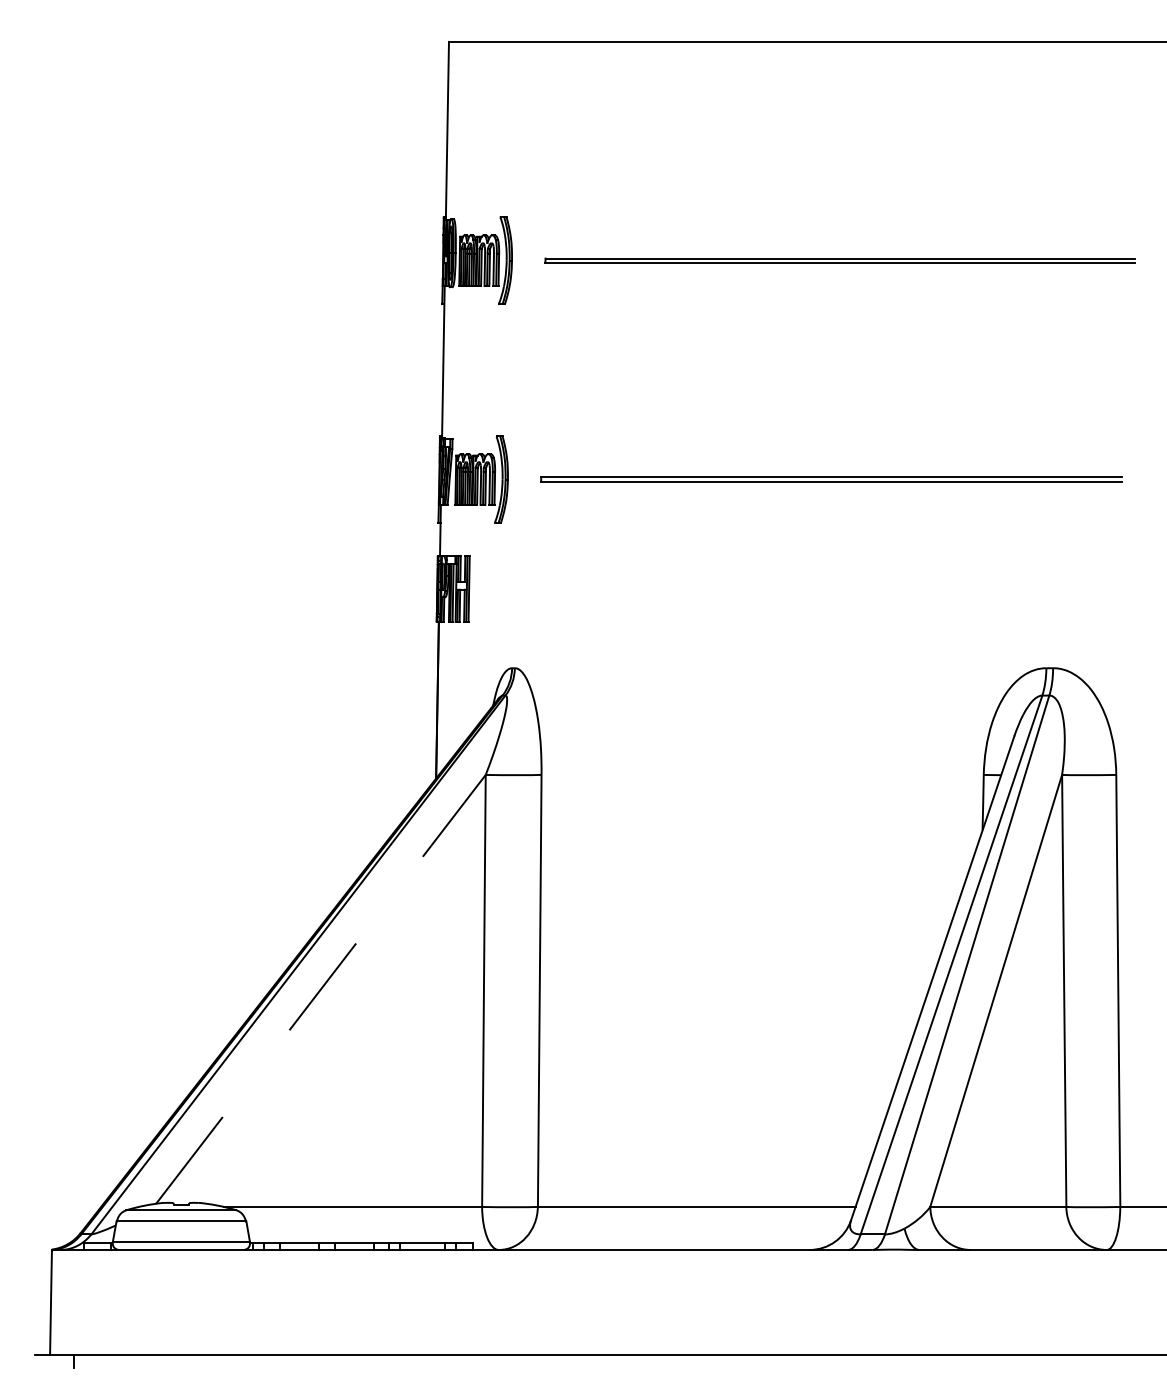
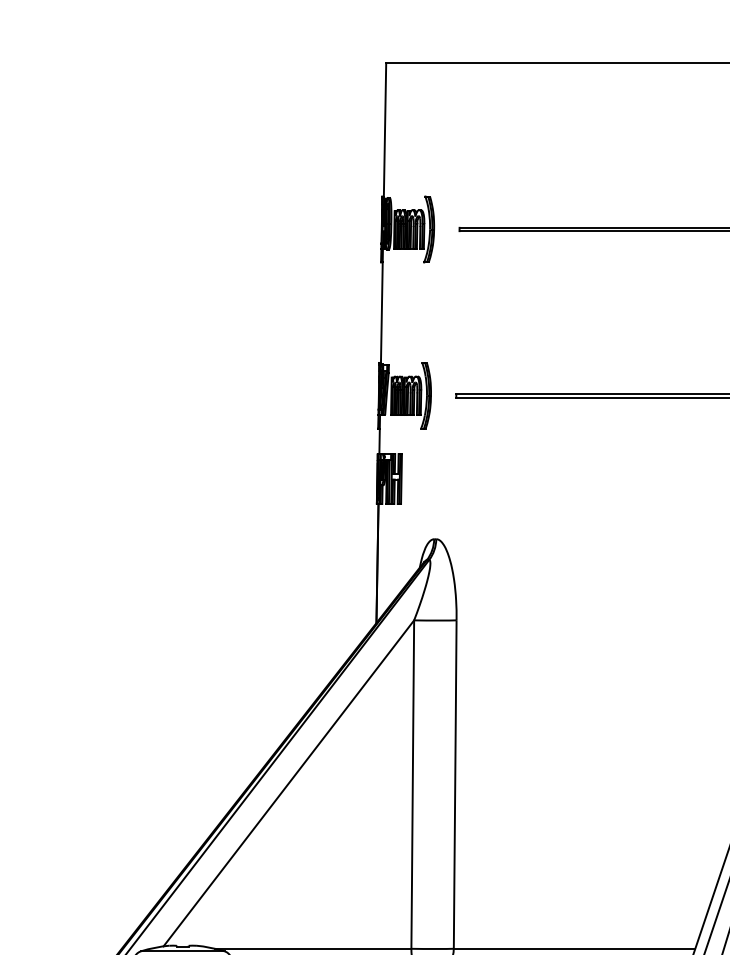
line: (321, 988) -> (289, 782), dashed -> solid

